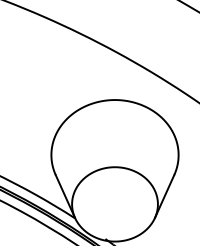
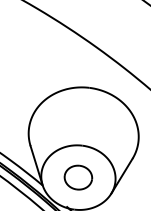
part: (114, 203) -> (78, 176), added

